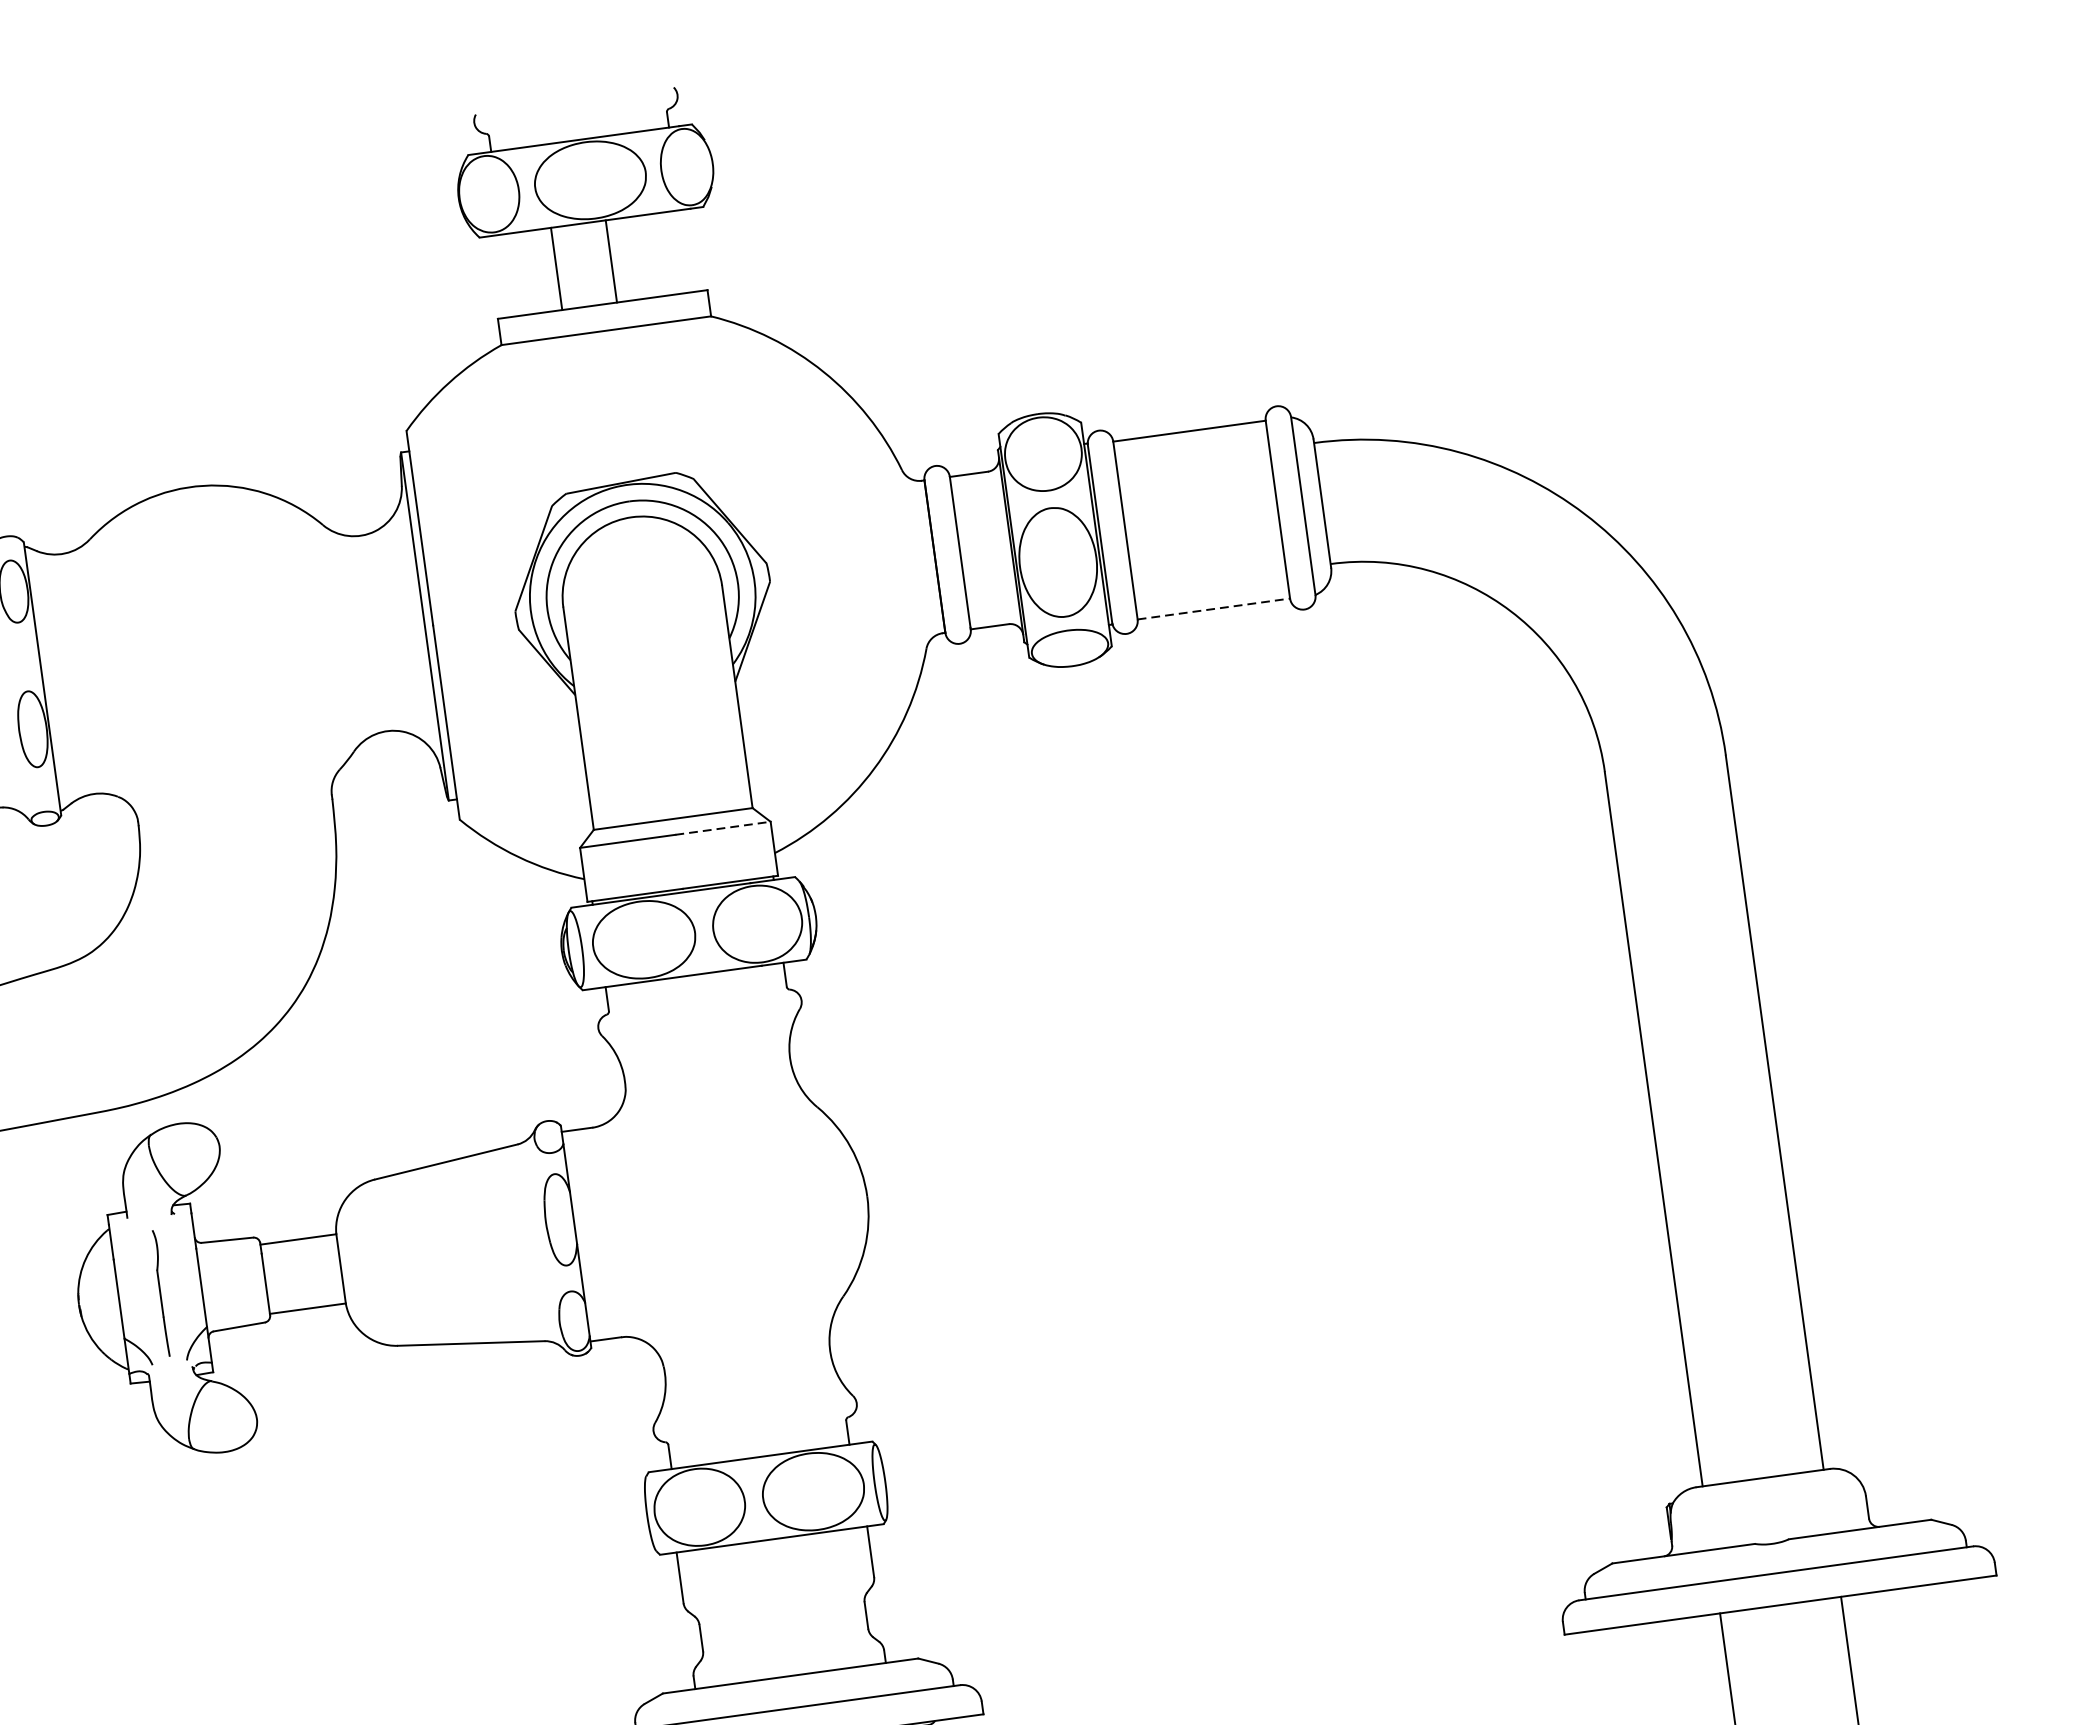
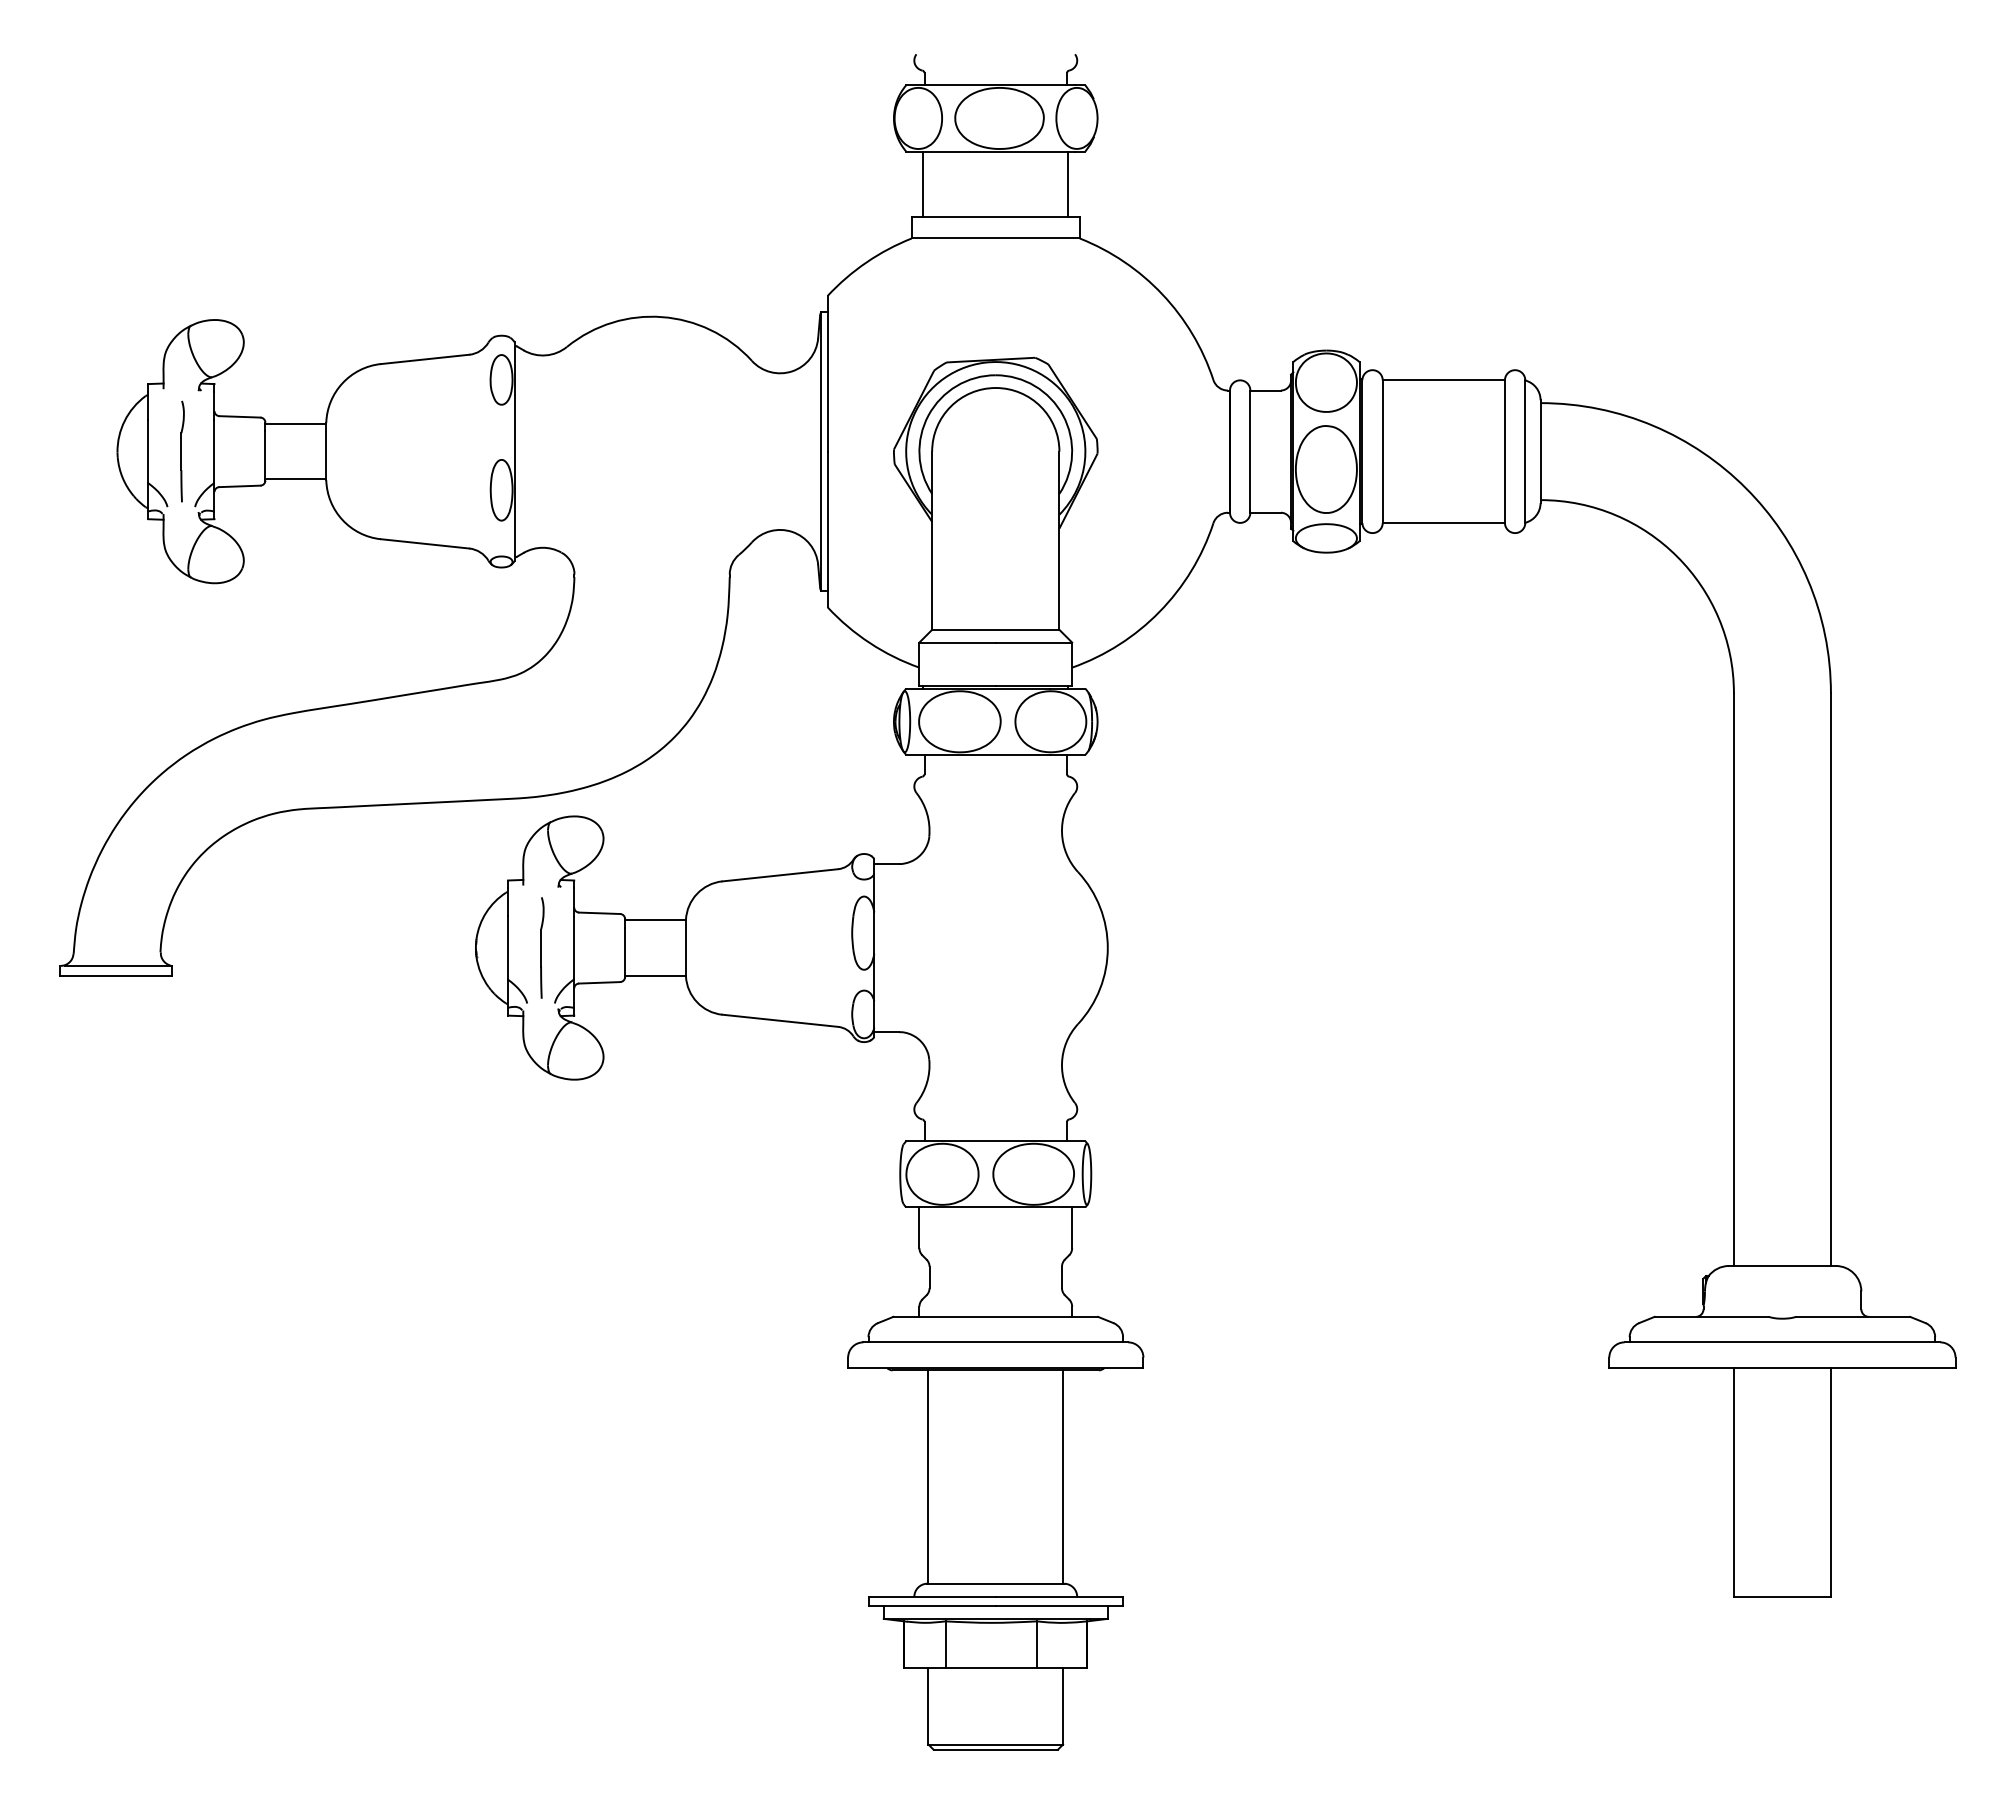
line: (611, 261) -> (923, 184), moved
line: (556, 268) -> (1068, 184), moved
line: (1214, 608) -> (1444, 522), dashed -> solid
line: (723, 828) -> (1034, 642), dashed -> solid

